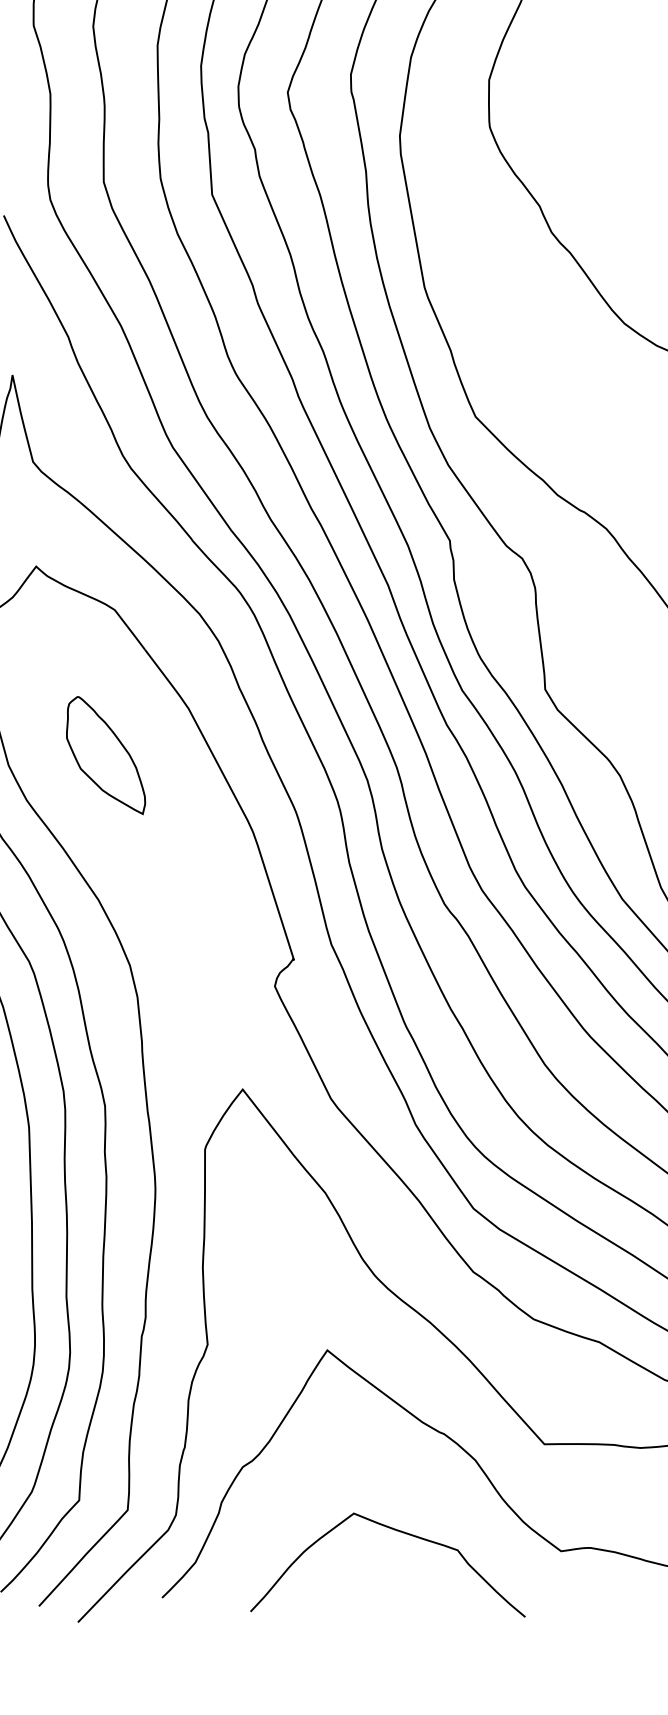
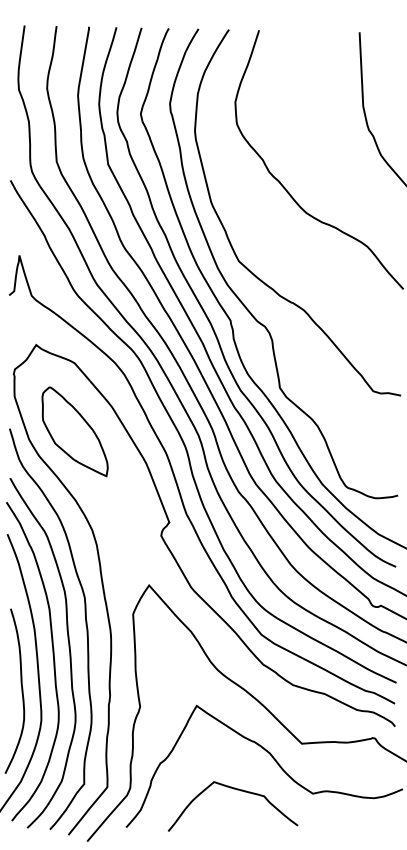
part: (105, 754) -> (74, 431), size x1.67

